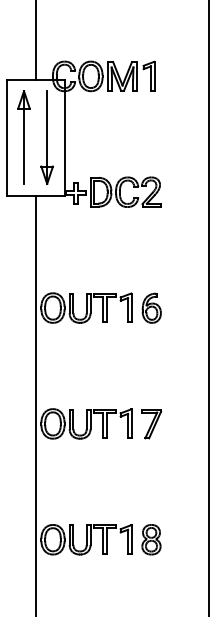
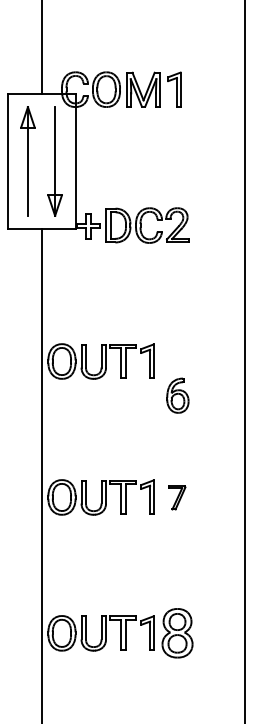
part: (151, 308) -> (177, 395), moved
part: (151, 423) -> (177, 497), size x0.7
part: (151, 539) -> (177, 633), size x1.4

